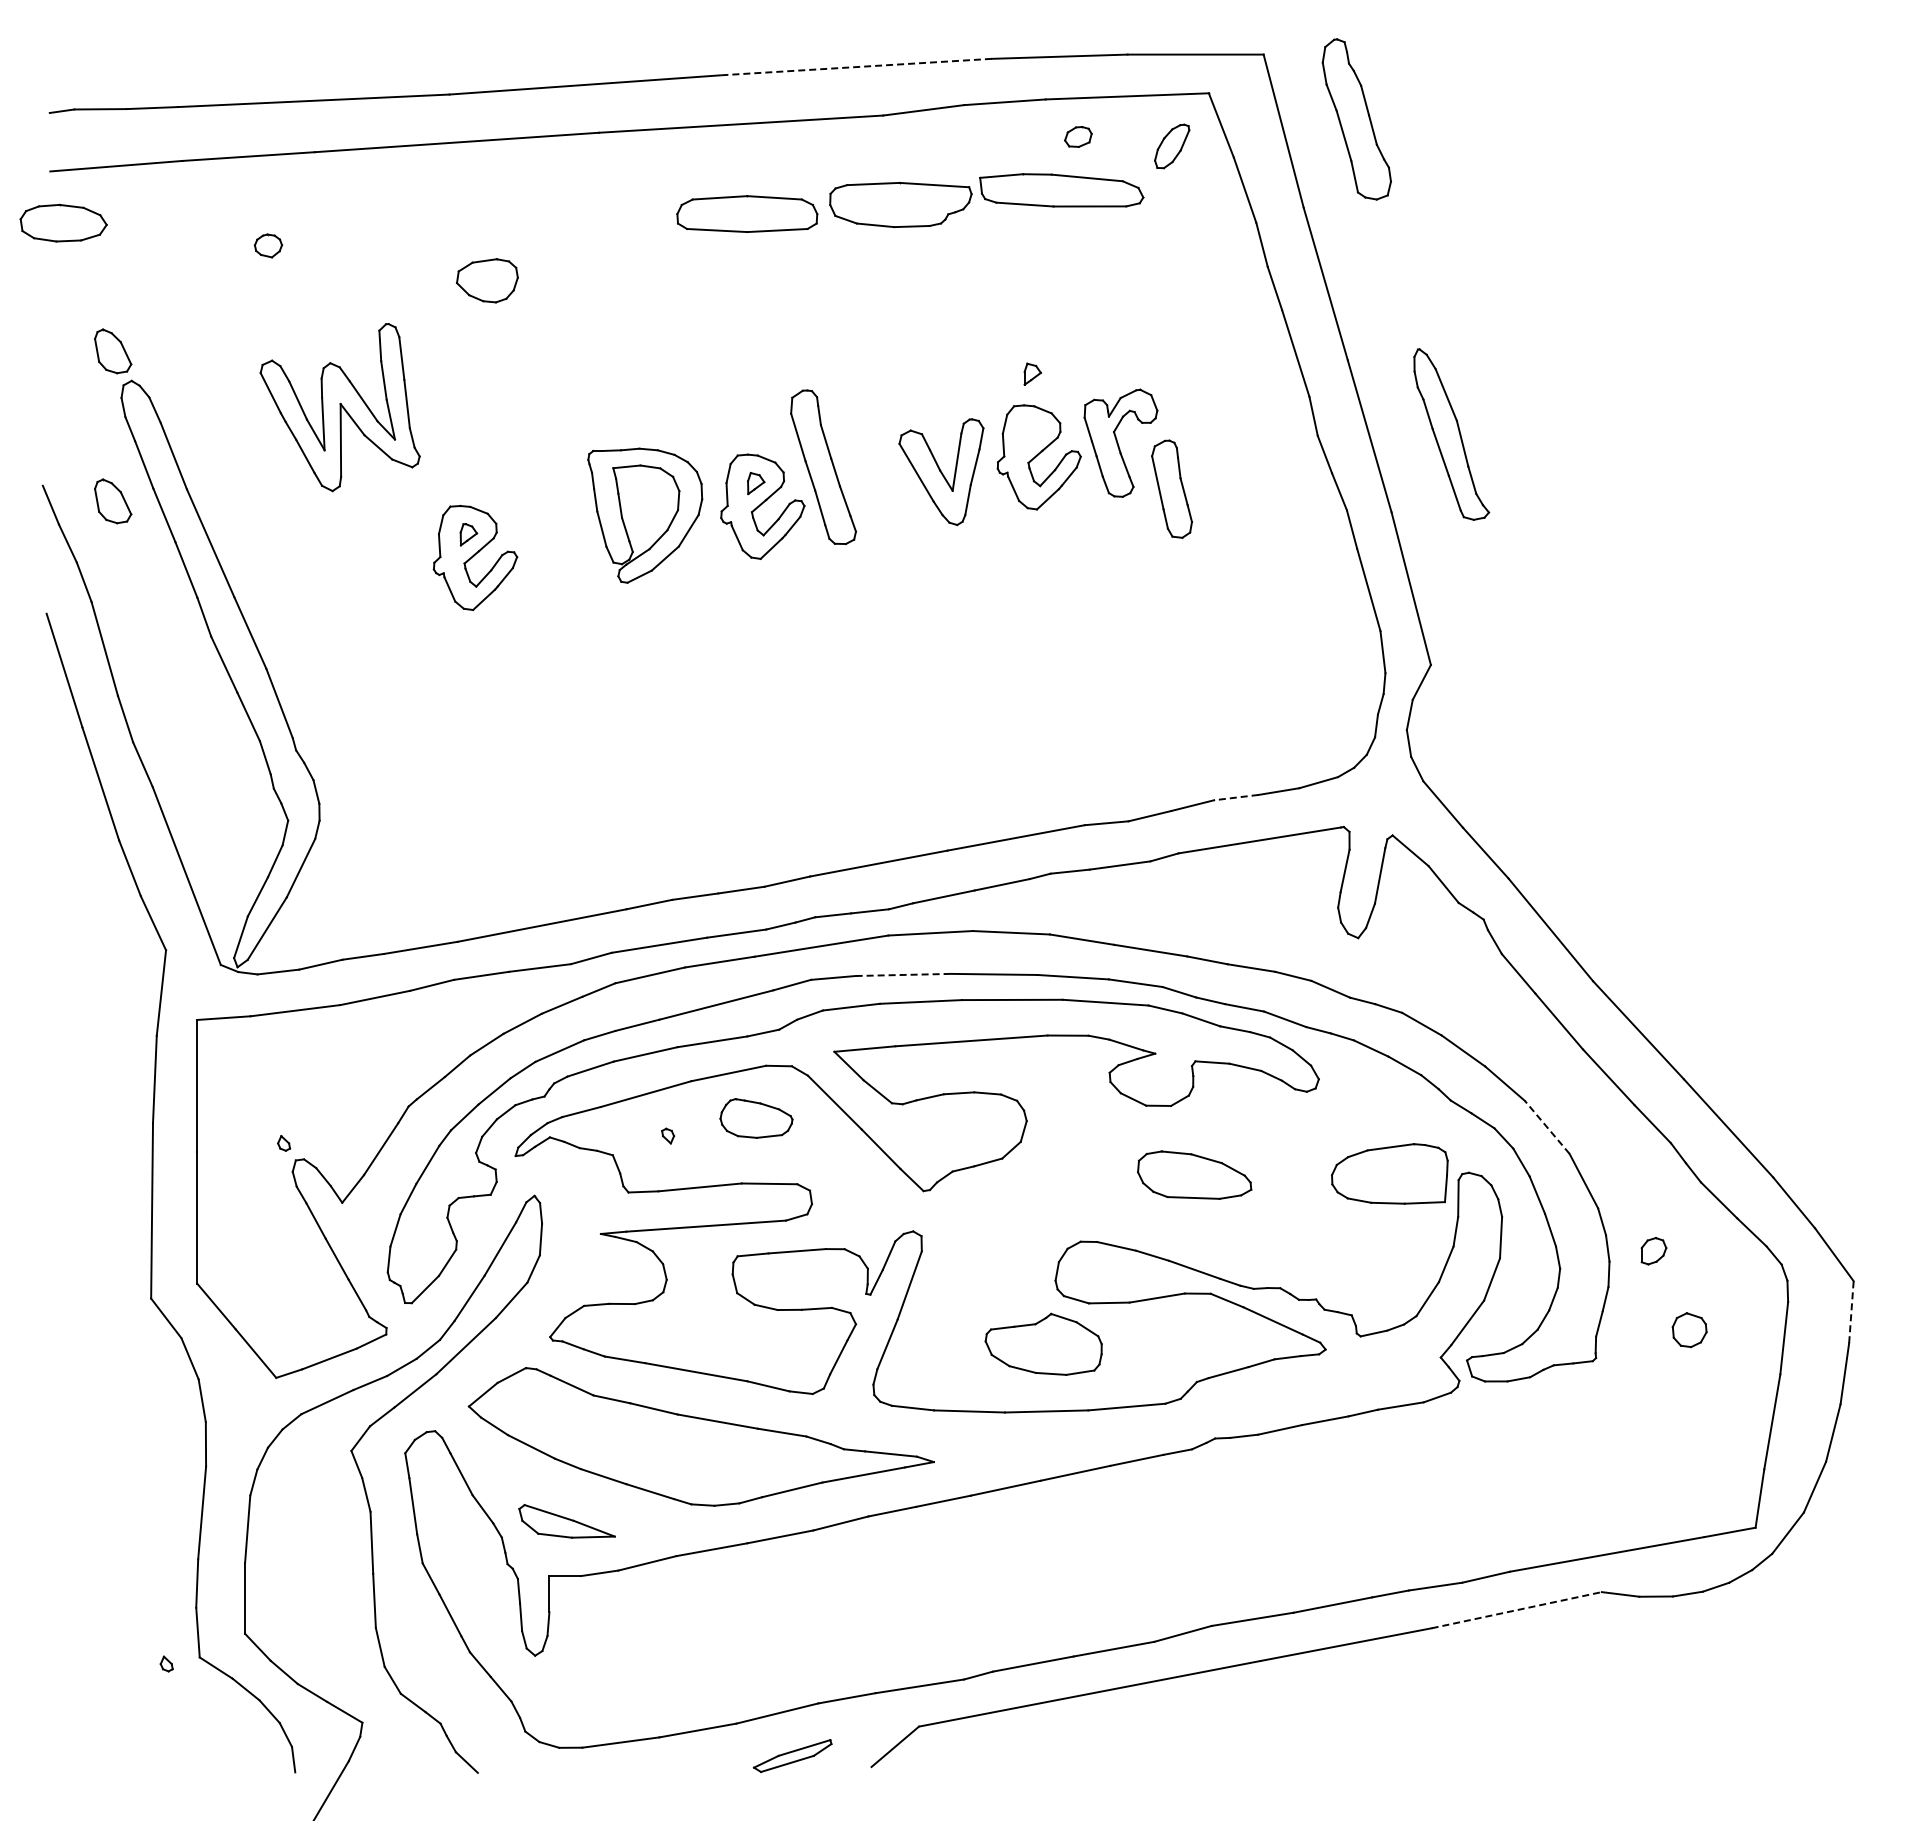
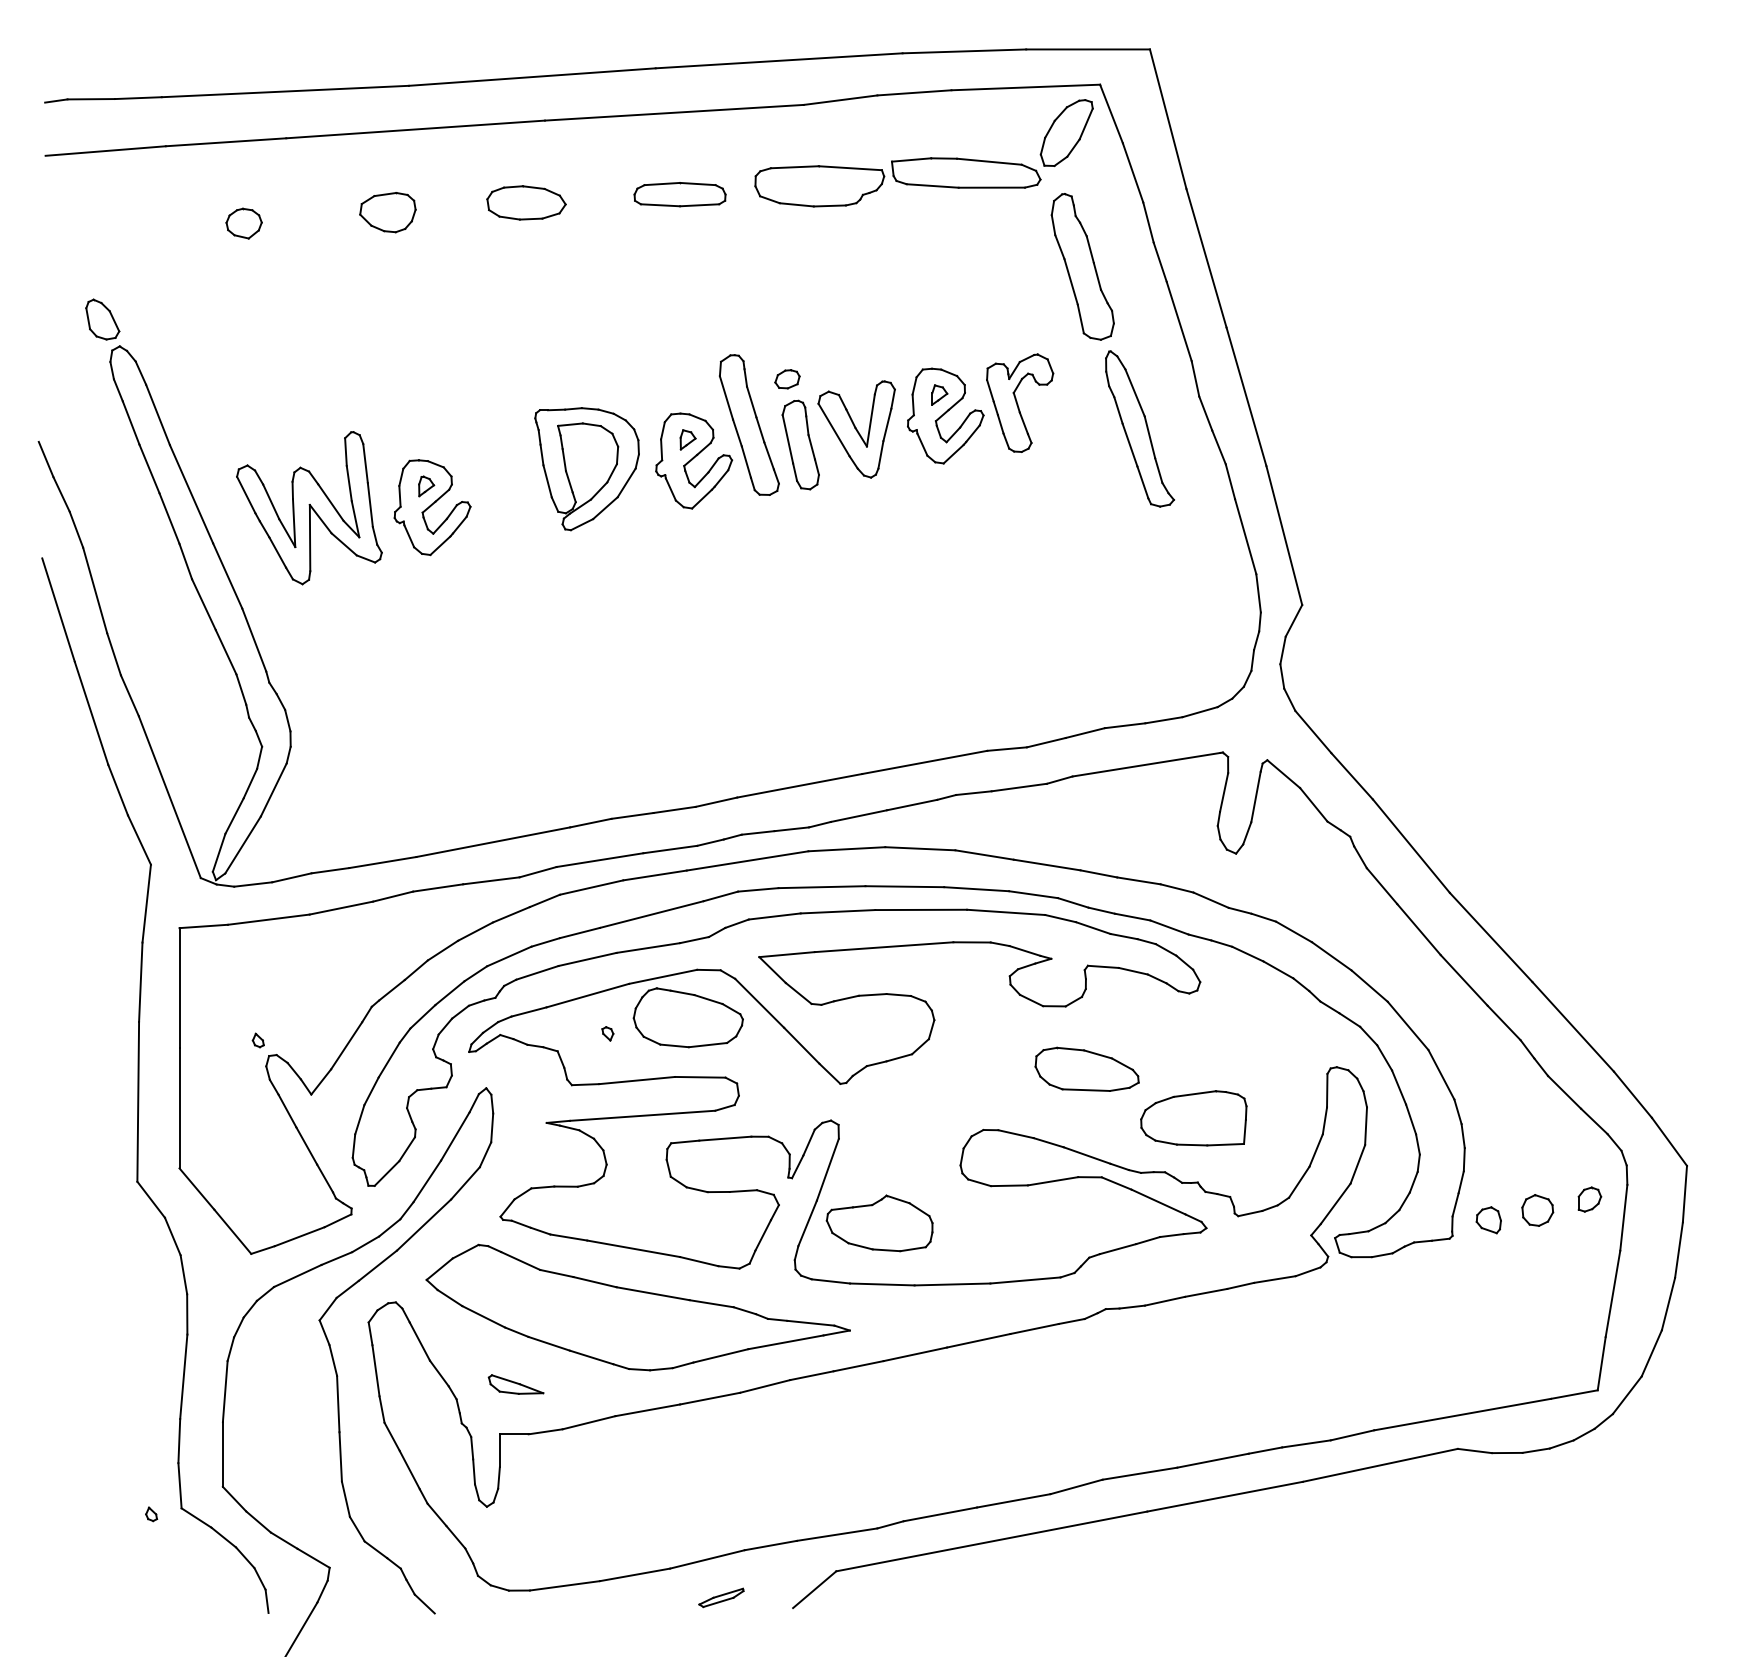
line: (856, 67) -> (779, 61), dashed -> solid
part: (1356, 119) -> (1082, 266), moved
part: (1078, 136) -> (787, 378), moved
part: (1171, 146) -> (1066, 133), size x1.67
part: (747, 213) -> (680, 194), size x0.71
part: (63, 222) -> (526, 202), moved
part: (268, 245) -> (244, 223), size x1.43
part: (487, 280) -> (388, 212), moved
part: (1032, 373) -> (939, 394), moved
part: (339, 407) -> (308, 508), moved
part: (1451, 434) -> (1139, 428), moved
part: (1171, 488) -> (800, 444), moved
part: (113, 501) -> (103, 456), removed
line: (1235, 797) -> (1124, 725), dashed -> solid
line: (903, 974) -> (822, 886), dashed -> solid
part: (756, 1118) -> (688, 1017), size x1.67
line: (1547, 1127) -> (1408, 1026), dashed -> solid
part: (1389, 1173) -> (1193, 1117), moved
part: (1653, 1251) -> (1589, 1199), moved
line: (1851, 1311) -> (1685, 1193), dashed -> solid
part: (1635, 1340) -> (1488, 1219), added
part: (1043, 1343) -> (879, 1222), moved
part: (567, 1521) -> (516, 1384), size x0.62
line: (1517, 1610) -> (1381, 1465), dashed -> solid
part: (792, 1755) -> (721, 1597), size x0.62

